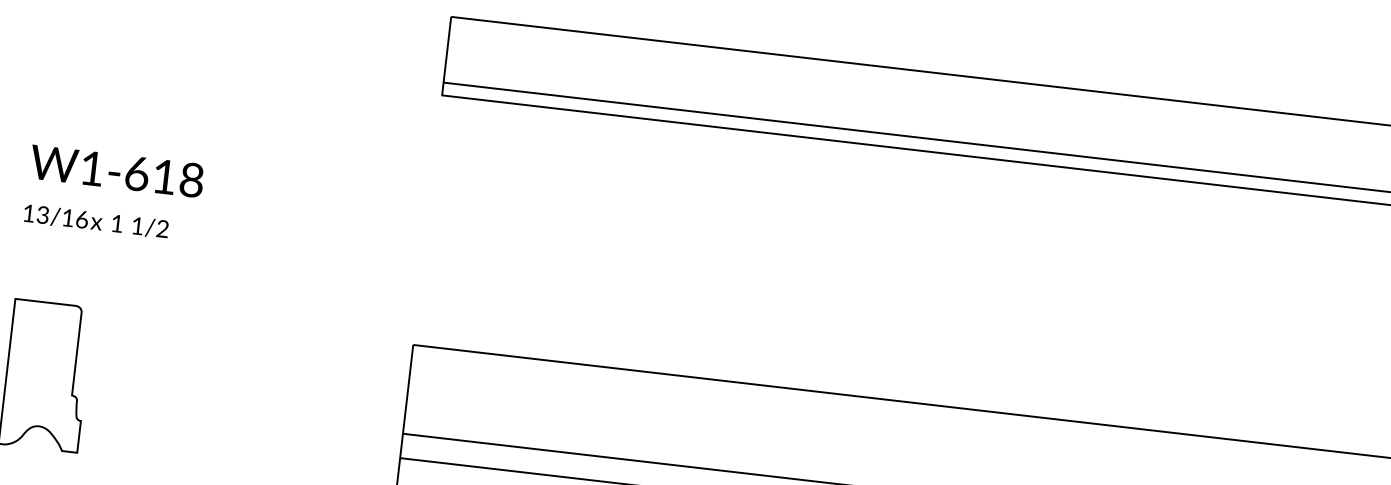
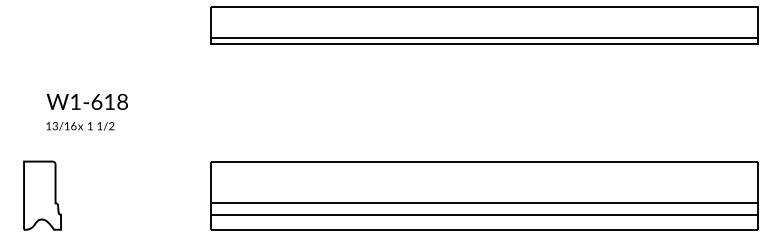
text: (112, 191) -> (86, 111), moved

